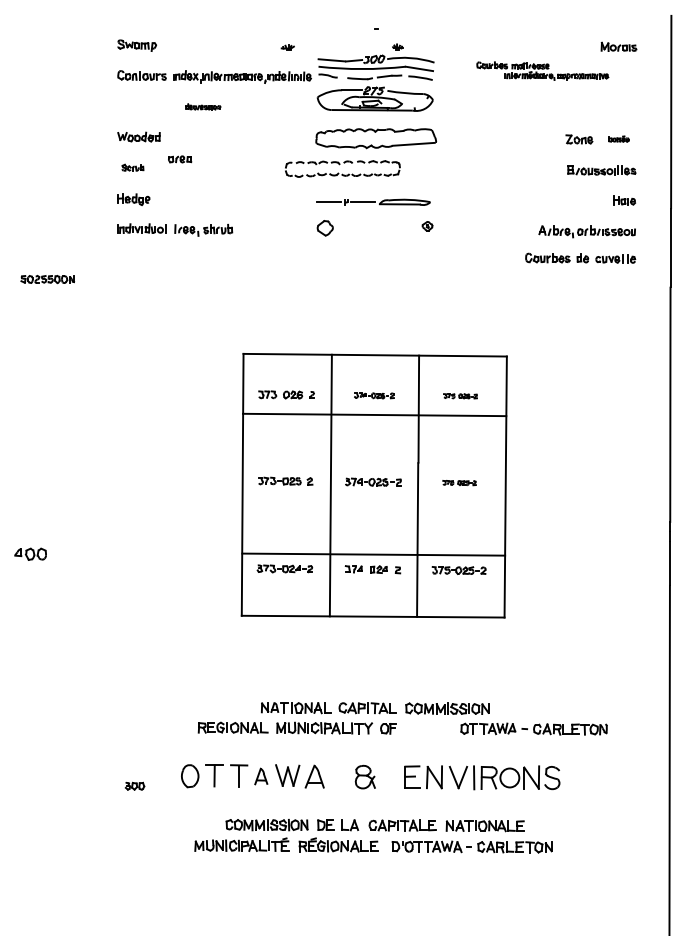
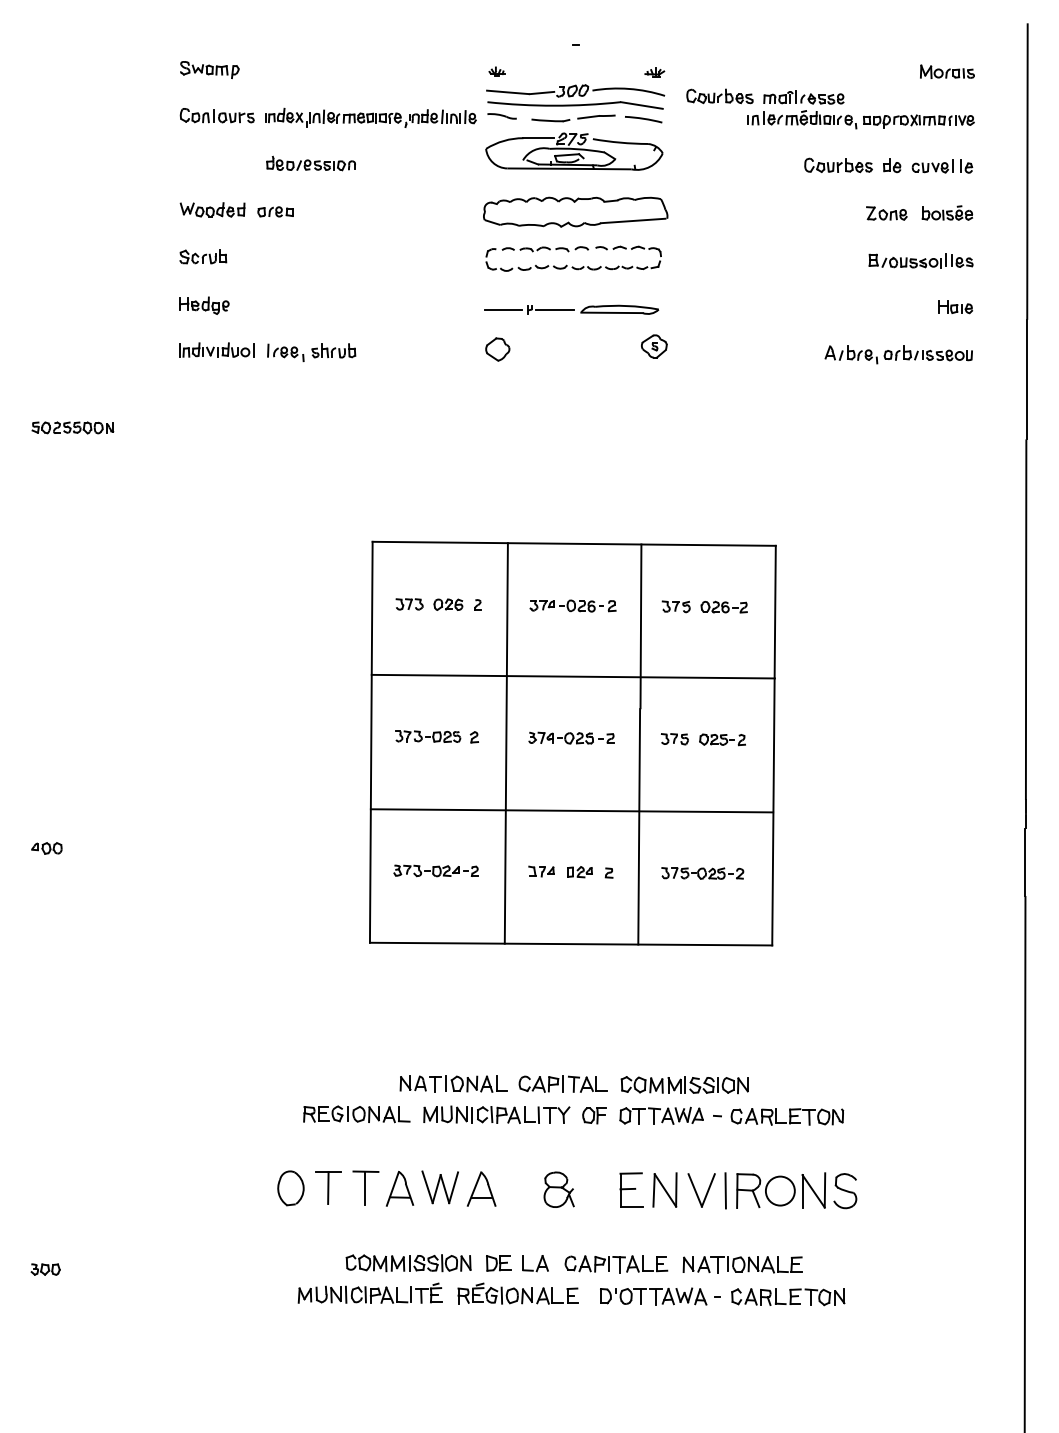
part: (397, 46) -> (496, 71), moved
part: (287, 47) -> (654, 72), moved
part: (542, 70) -> (830, 107), size x1.43
part: (202, 106) -> (309, 163), size x1.67
part: (618, 138) -> (946, 212), size x1.67
part: (180, 159) -> (276, 212), moved
part: (132, 167) -> (202, 256), size x1.43
part: (342, 168) -> (573, 257), moved
part: (427, 226) -> (654, 346), size x1.67
part: (580, 257) -> (888, 164), moved
part: (374, 395) -> (573, 605), size x1.43
part: (460, 395) -> (704, 605), size x1.67
line: (374, 414) -> (573, 675), moved
part: (459, 482) -> (703, 738), size x1.67
part: (30, 553) -> (46, 847), size x0.62
line: (373, 554) -> (571, 810), moved
part: (533, 728) -> (730, 1115), moved
part: (260, 776) -> (398, 1188), size x1.43
part: (134, 785) -> (44, 1268), moved

